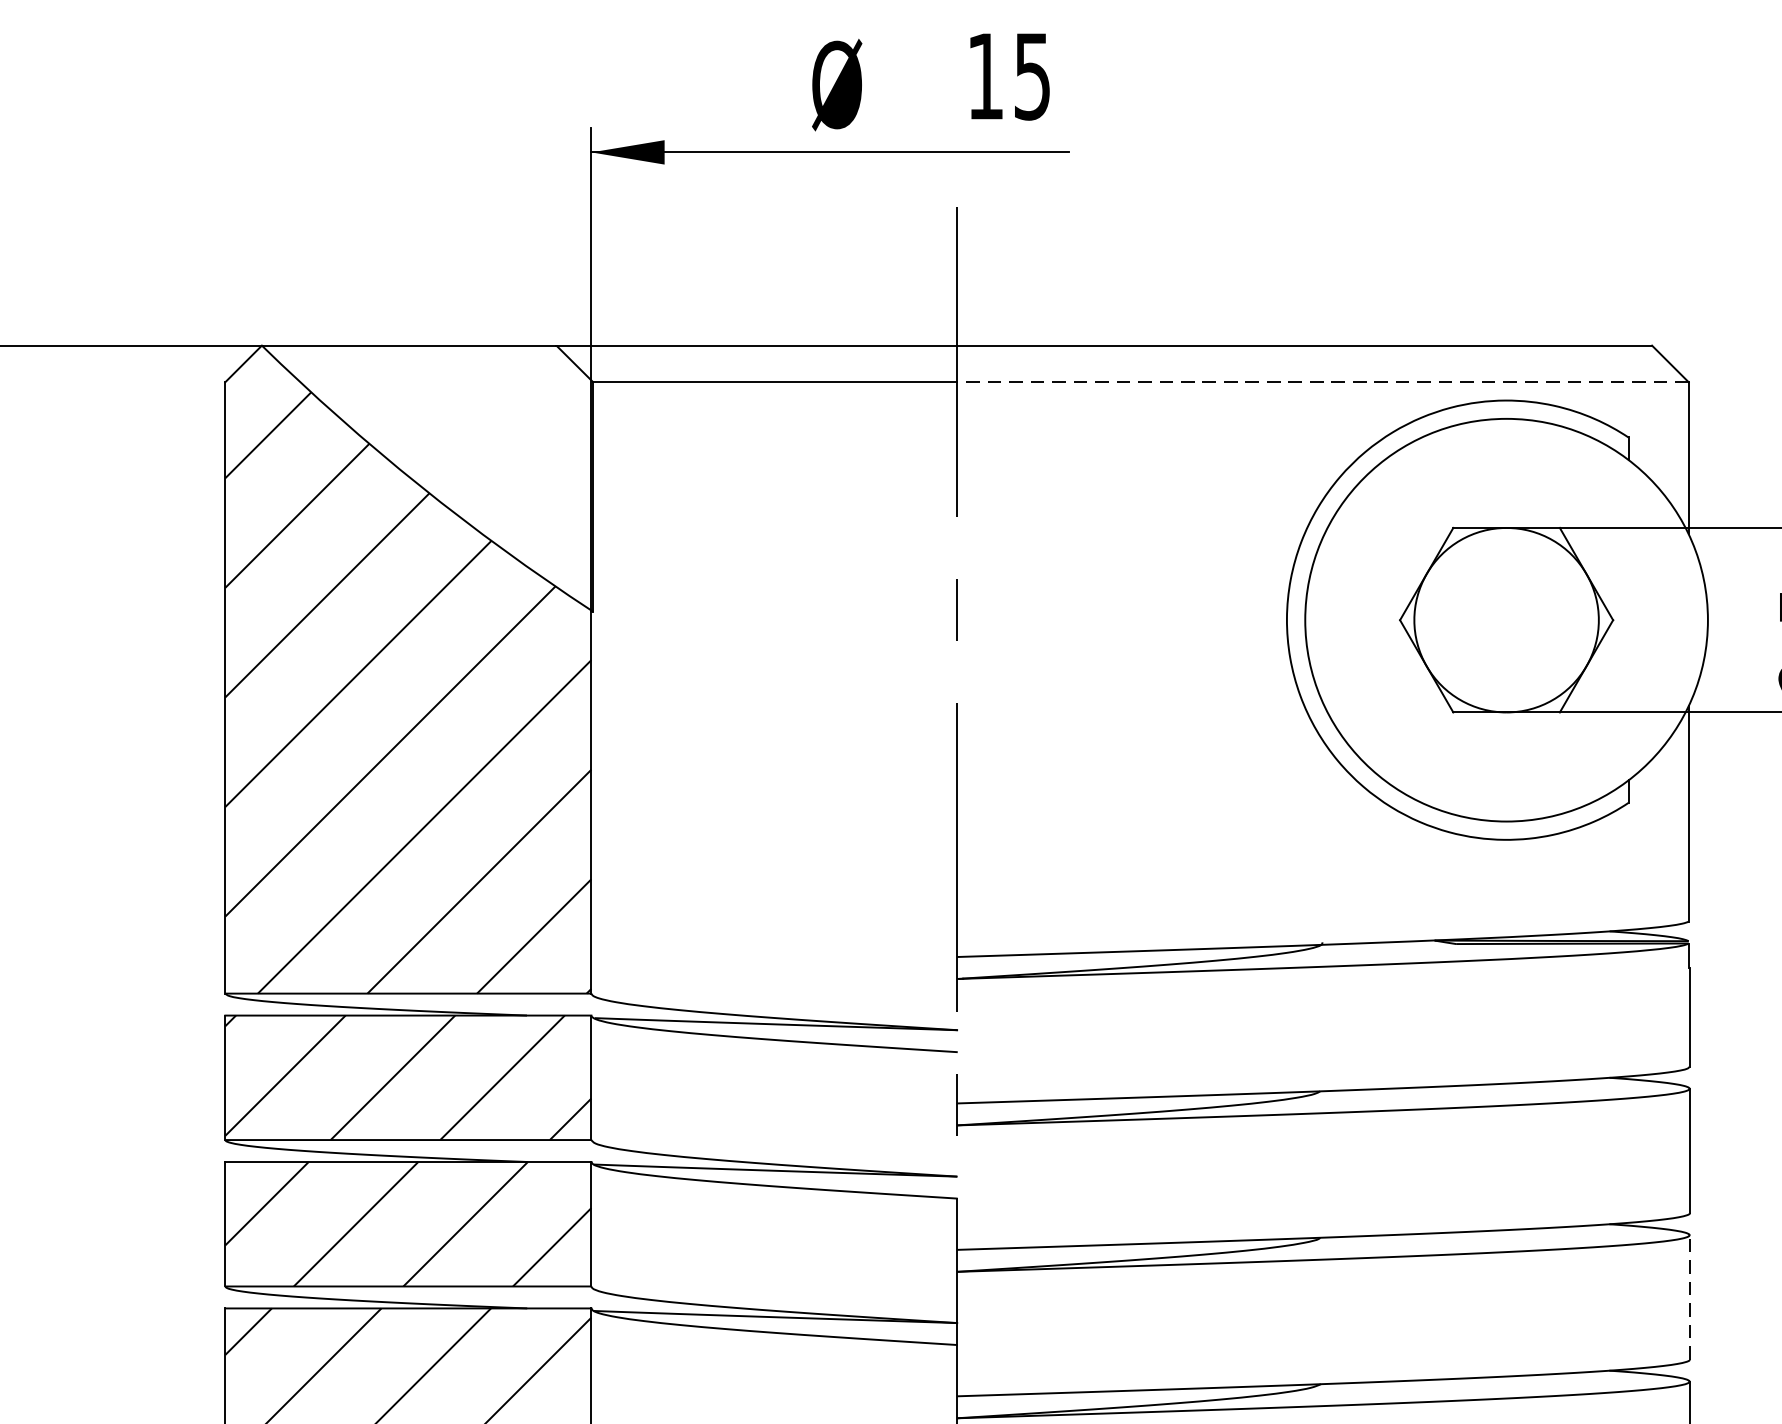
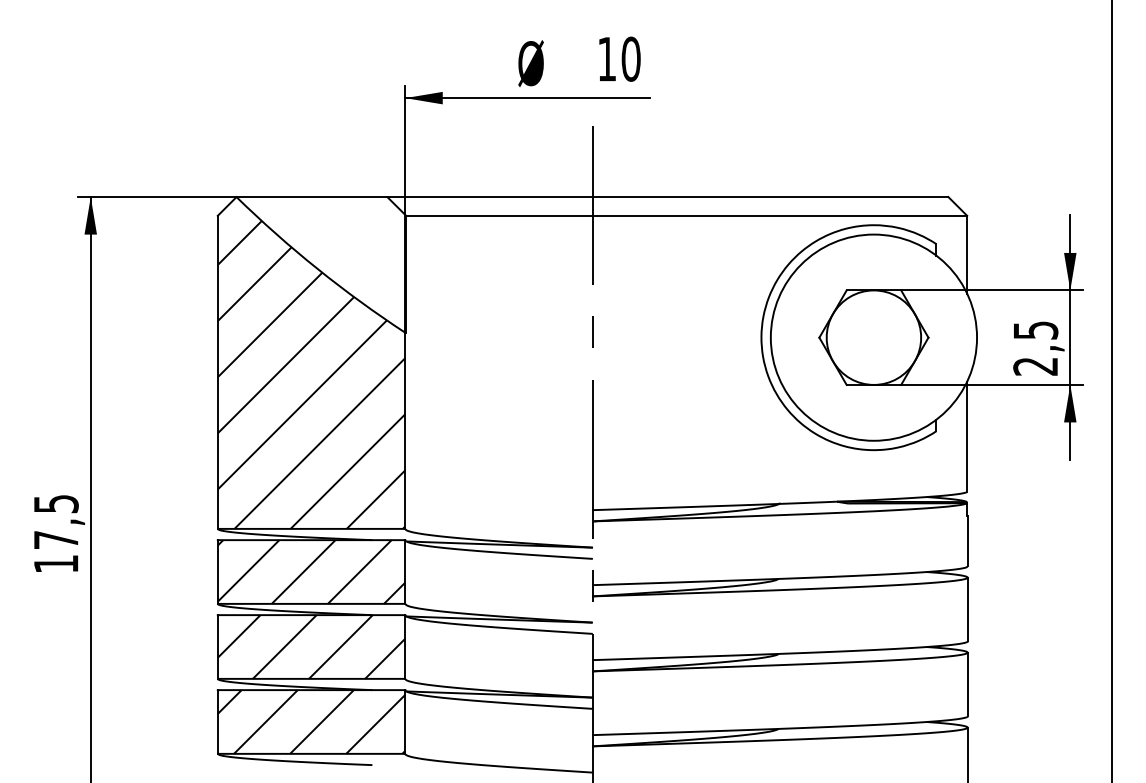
text: (1031, 74) -> (630, 58), 15 -> 10
line: (1322, 381) -> (779, 215), dashed -> solid
line: (1689, 1297) -> (967, 684), dashed -> solid

